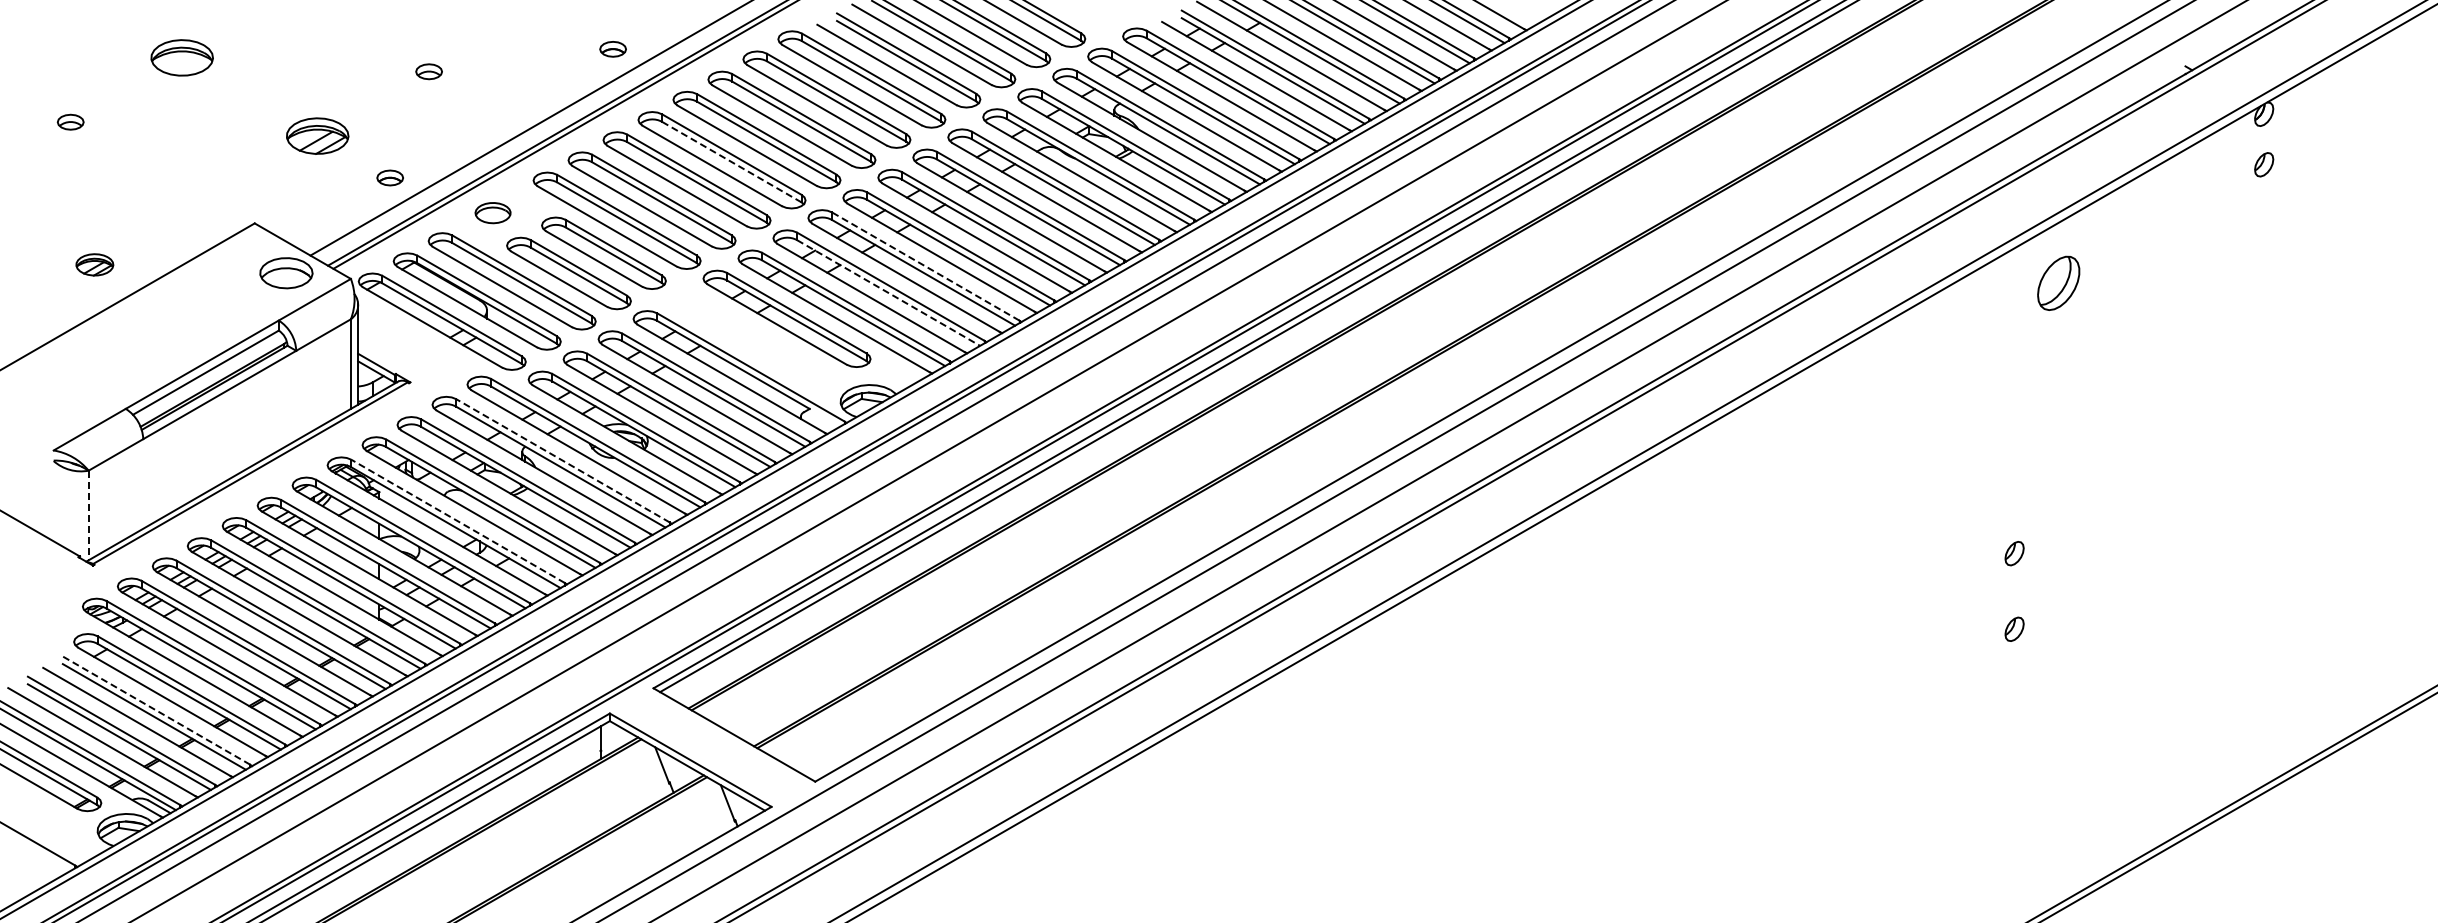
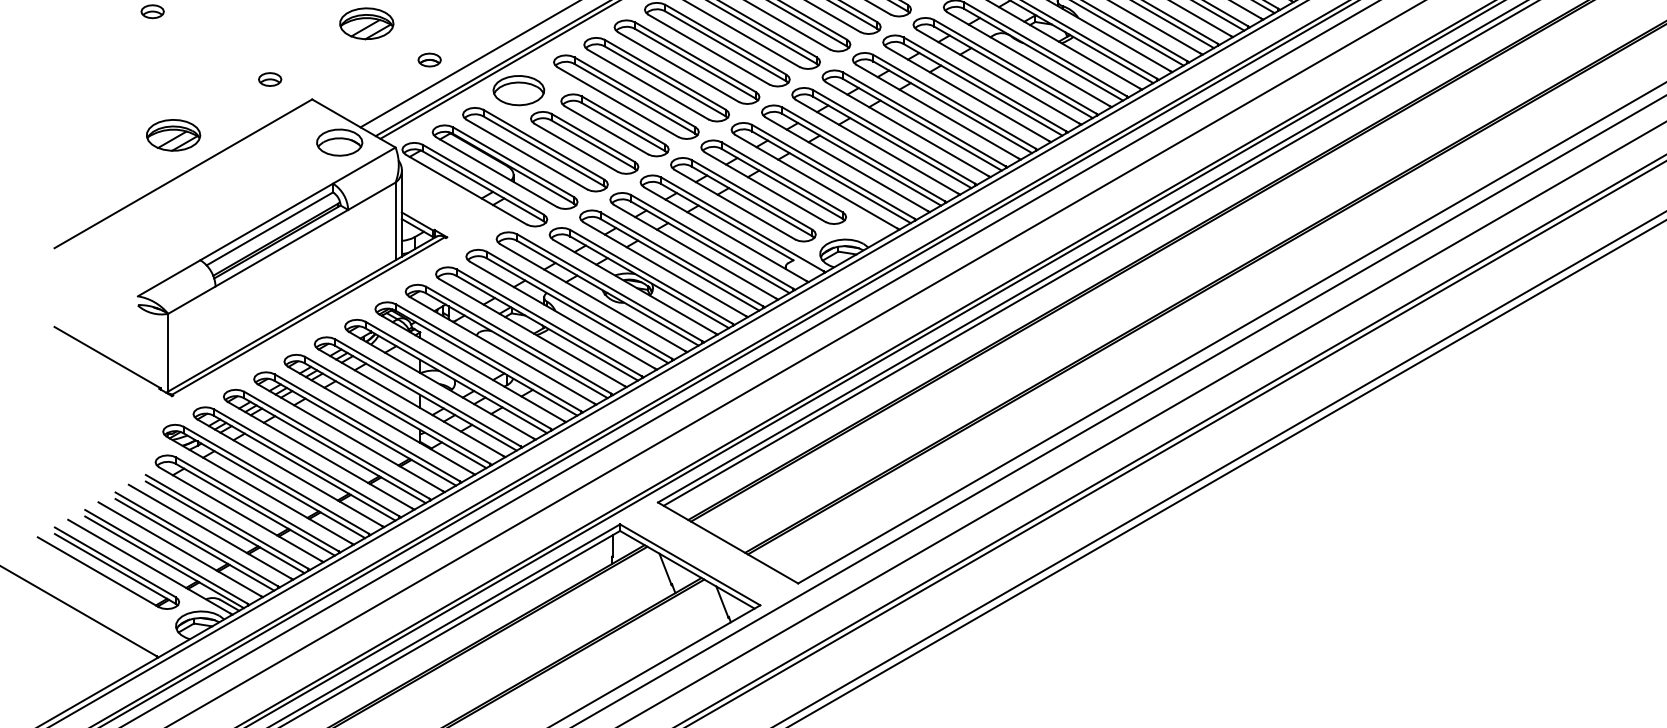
line: (732, 162) -> (726, 46), dashed -> solid
part: (206, 200) -> (270, 79), added
part: (492, 212) -> (518, 89), size x1.67
part: (94, 264) -> (173, 135), size x1.67
line: (925, 266) -> (893, 136), dashed -> solid
line: (888, 293) -> (861, 160), dashed -> solid
part: (751, 339) -> (742, 200), added
line: (562, 460) -> (579, 305), dashed -> solid
line: (88, 515) -> (168, 352), dashed -> solid
line: (457, 521) -> (488, 357), dashed -> solid
line: (156, 710) -> (227, 521), dashed -> solid

